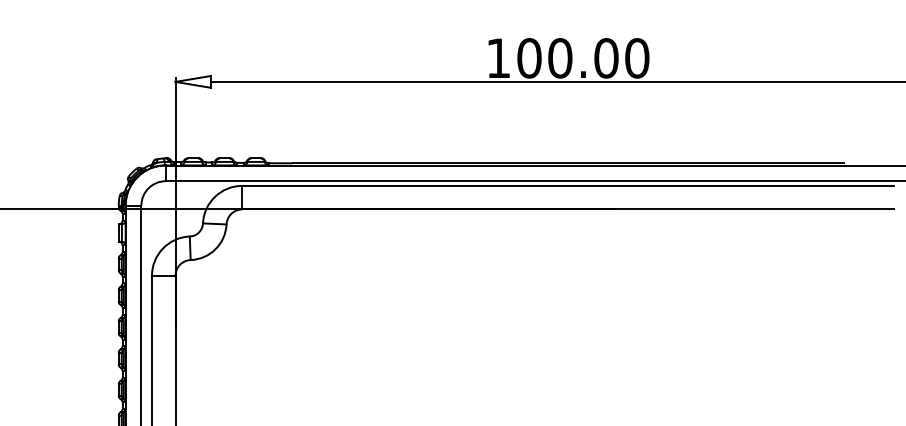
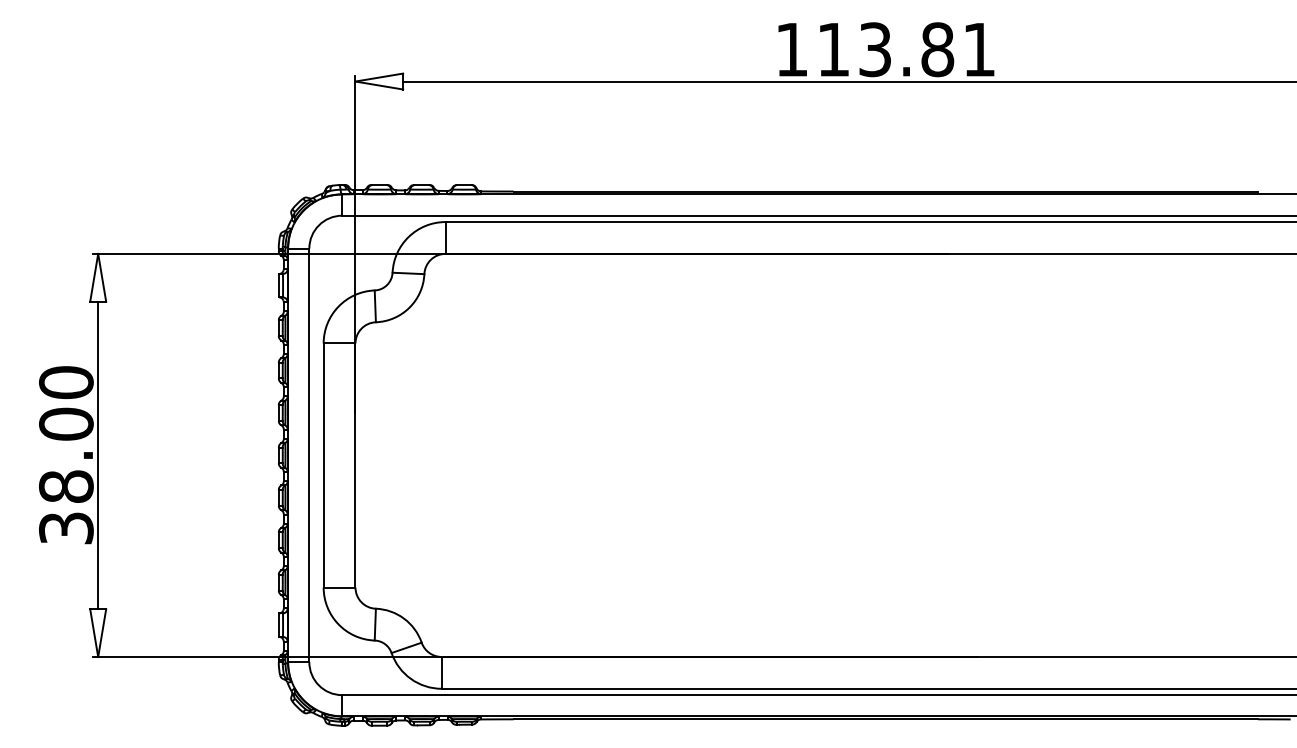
text: (583, 58) -> (906, 49), 100.00 -> 113.81

